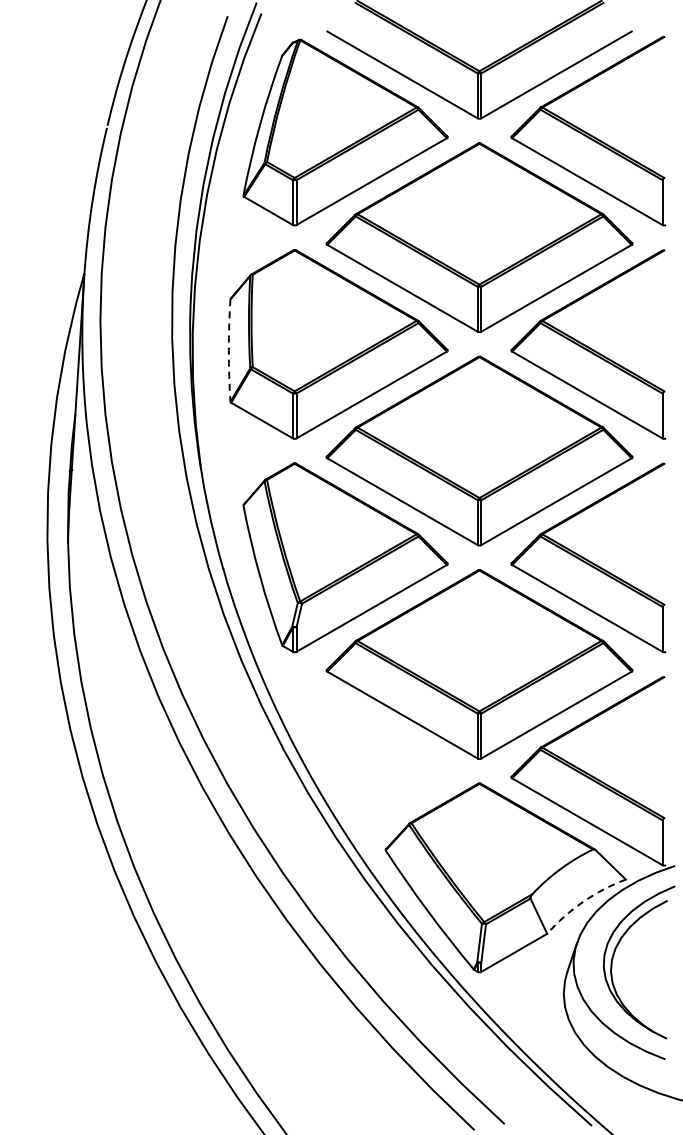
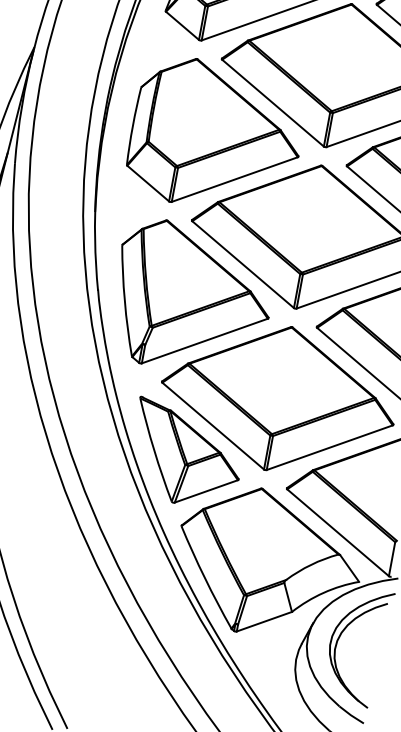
arc: (228, 350) -> (132, 125), dashed -> solid
part: (374, 758) -> (185, 455), added
arc: (583, 901) -> (323, 592), dashed -> solid

